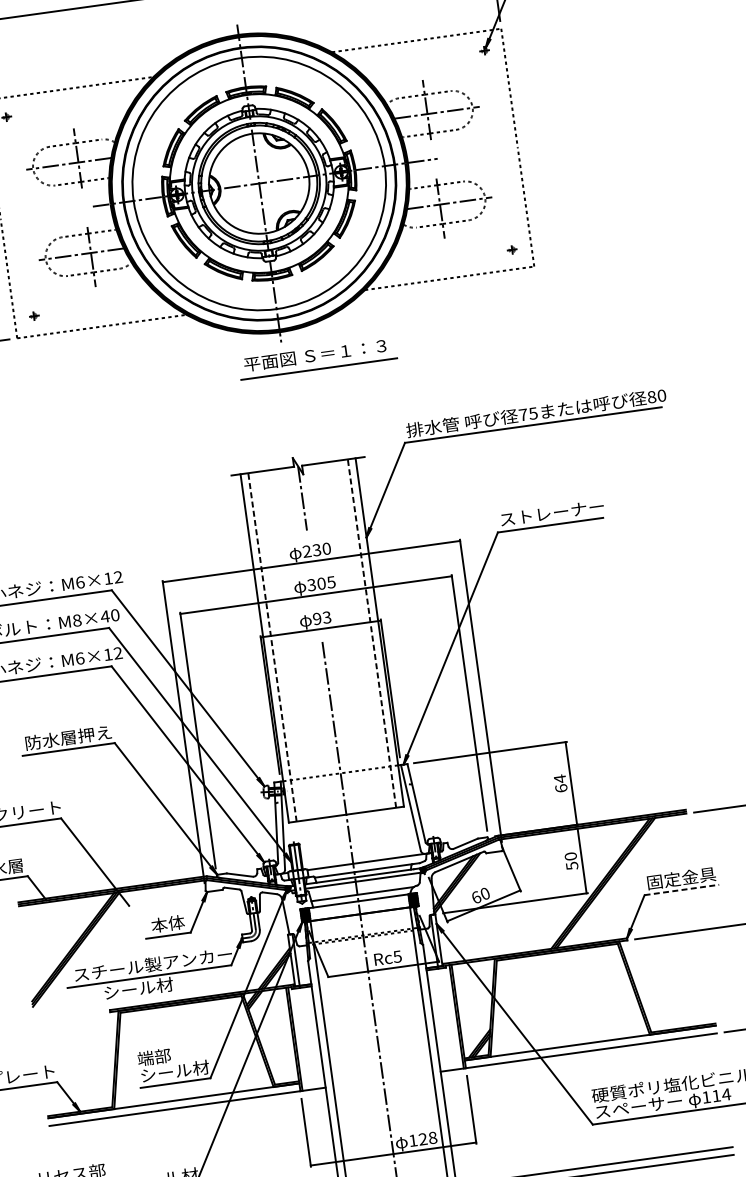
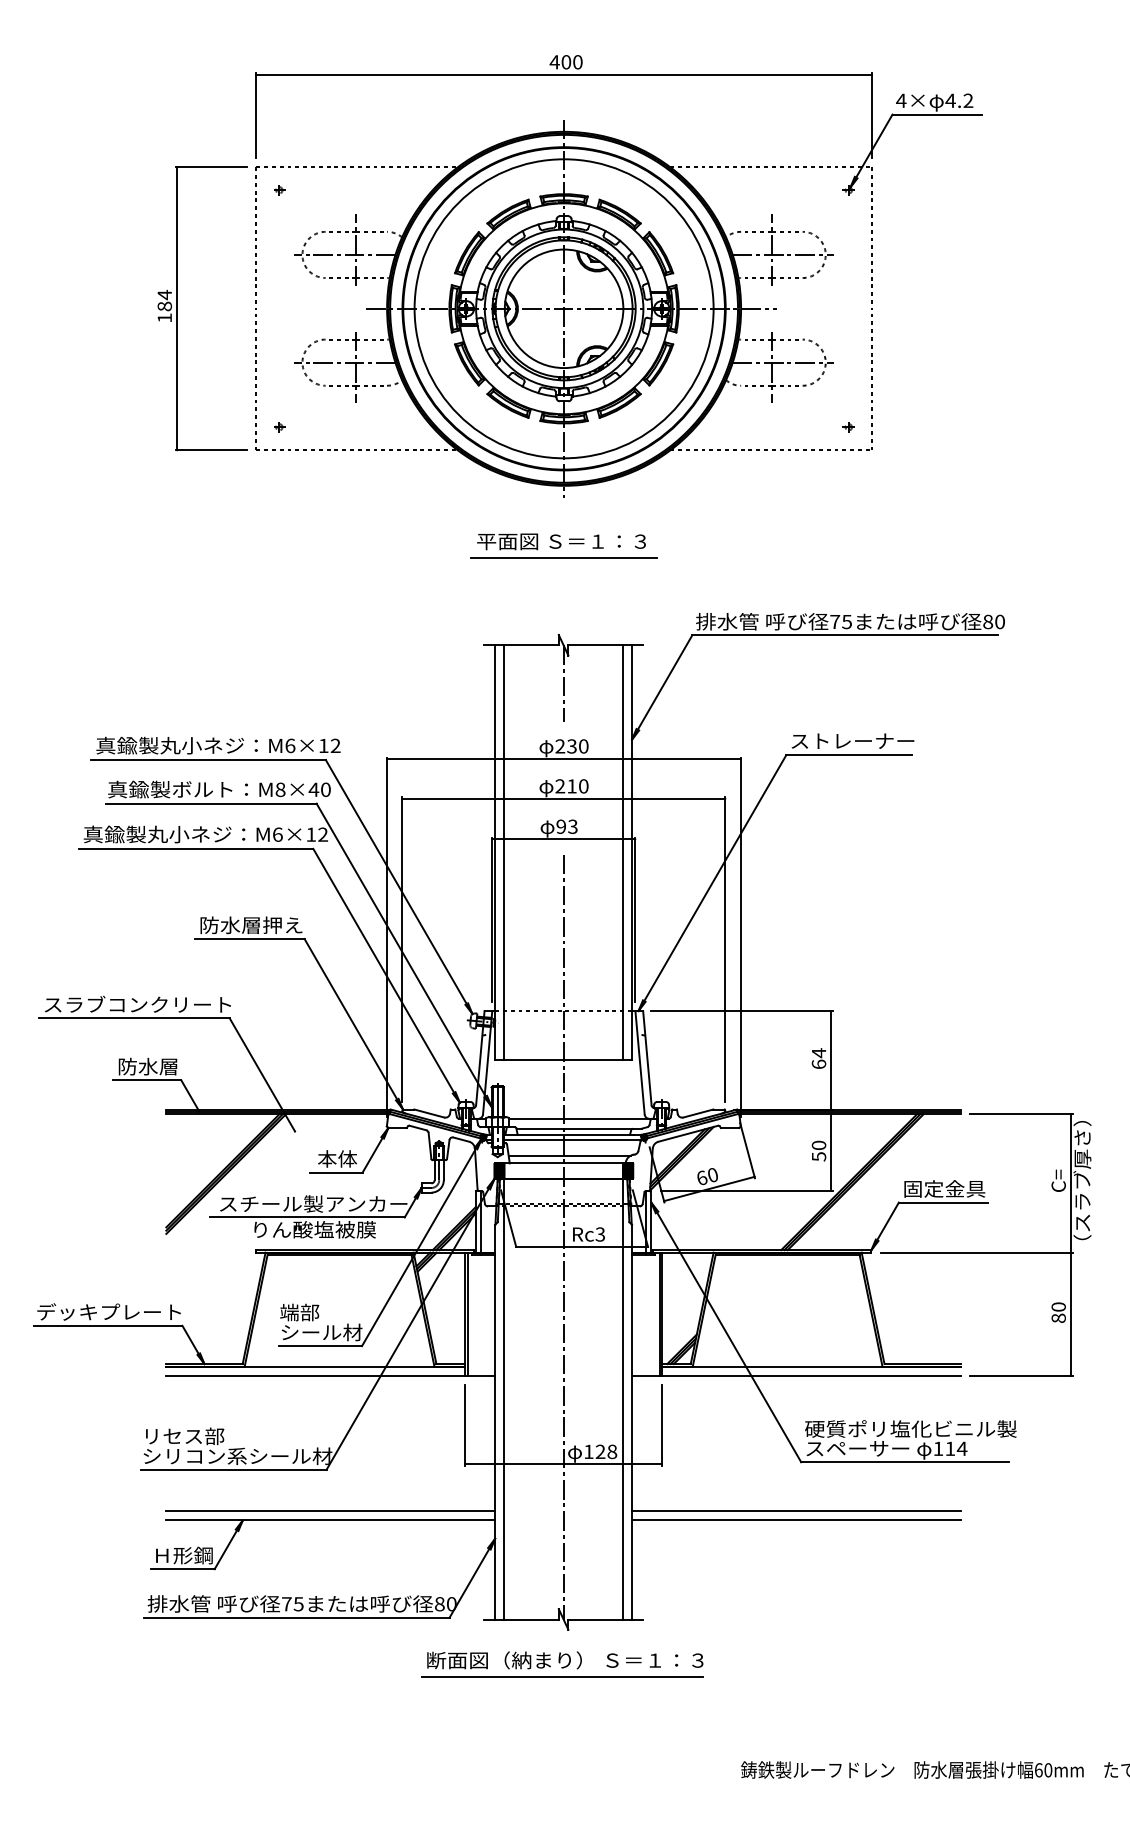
part: (317, 358) -> (563, 545), moved
text: (321, 583) -> (571, 786), 305 -> 210
line: (371, 633) -> (622, 852), dashed -> solid
line: (272, 647) -> (504, 852), dashed -> solid
line: (682, 889) -> (943, 1202), dashed -> solid
text: (397, 956) -> (600, 1234), Rc5 -> Rc3
text: (156, 985) -> (313, 1229), シール材 -> りん酸塩被膜

